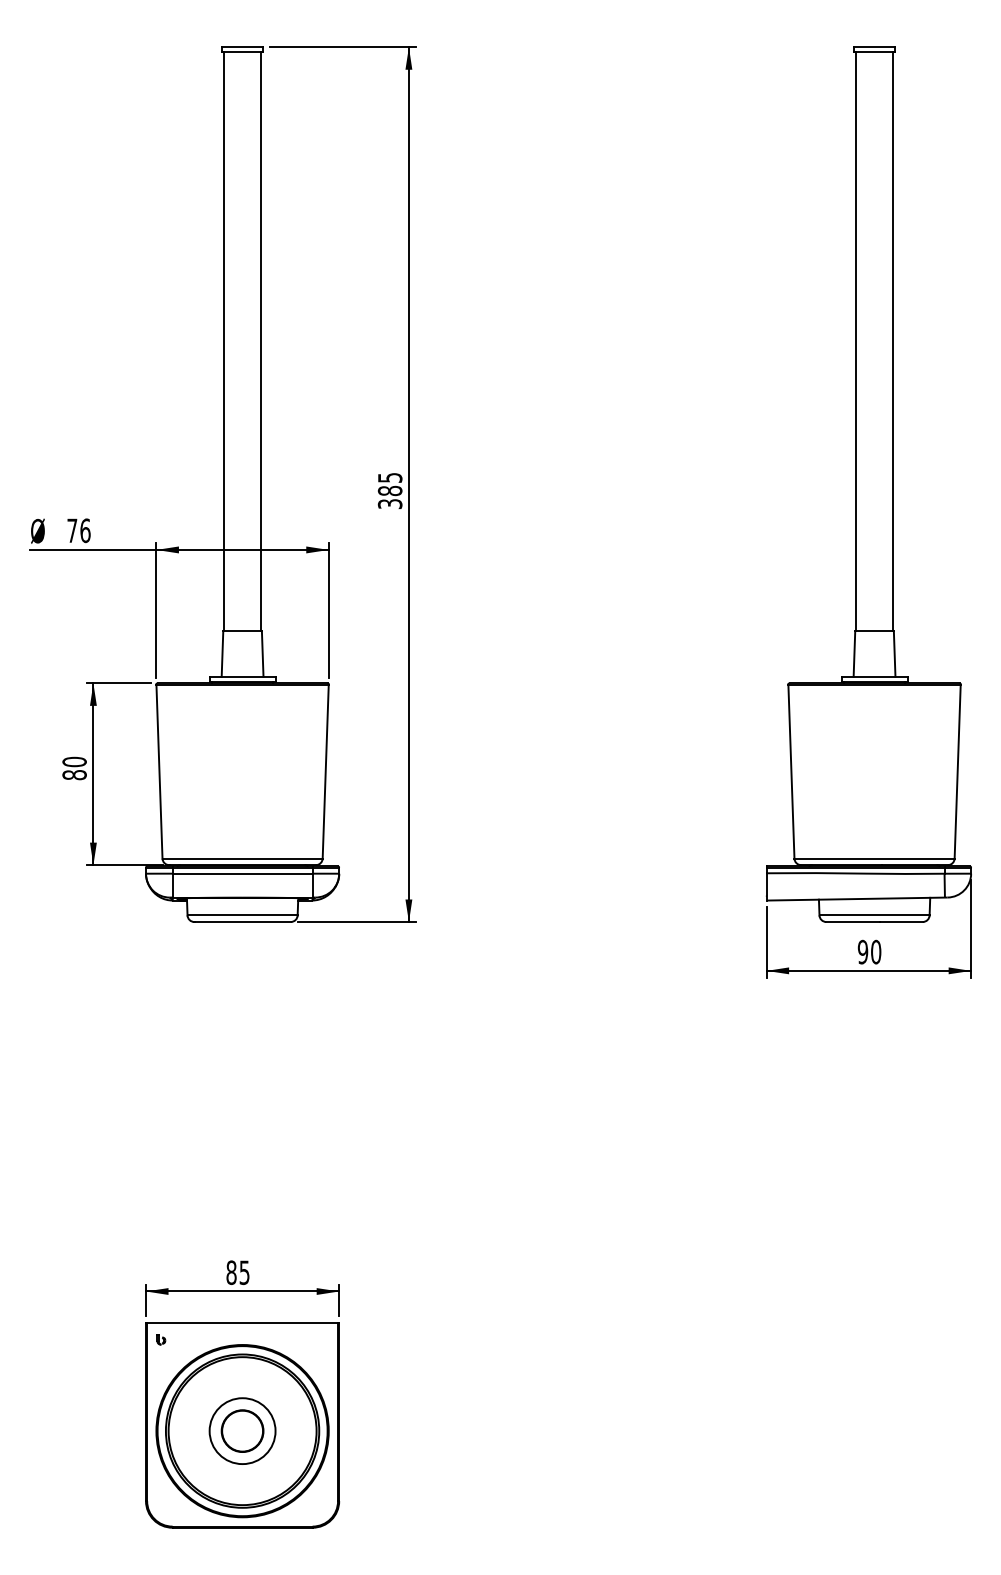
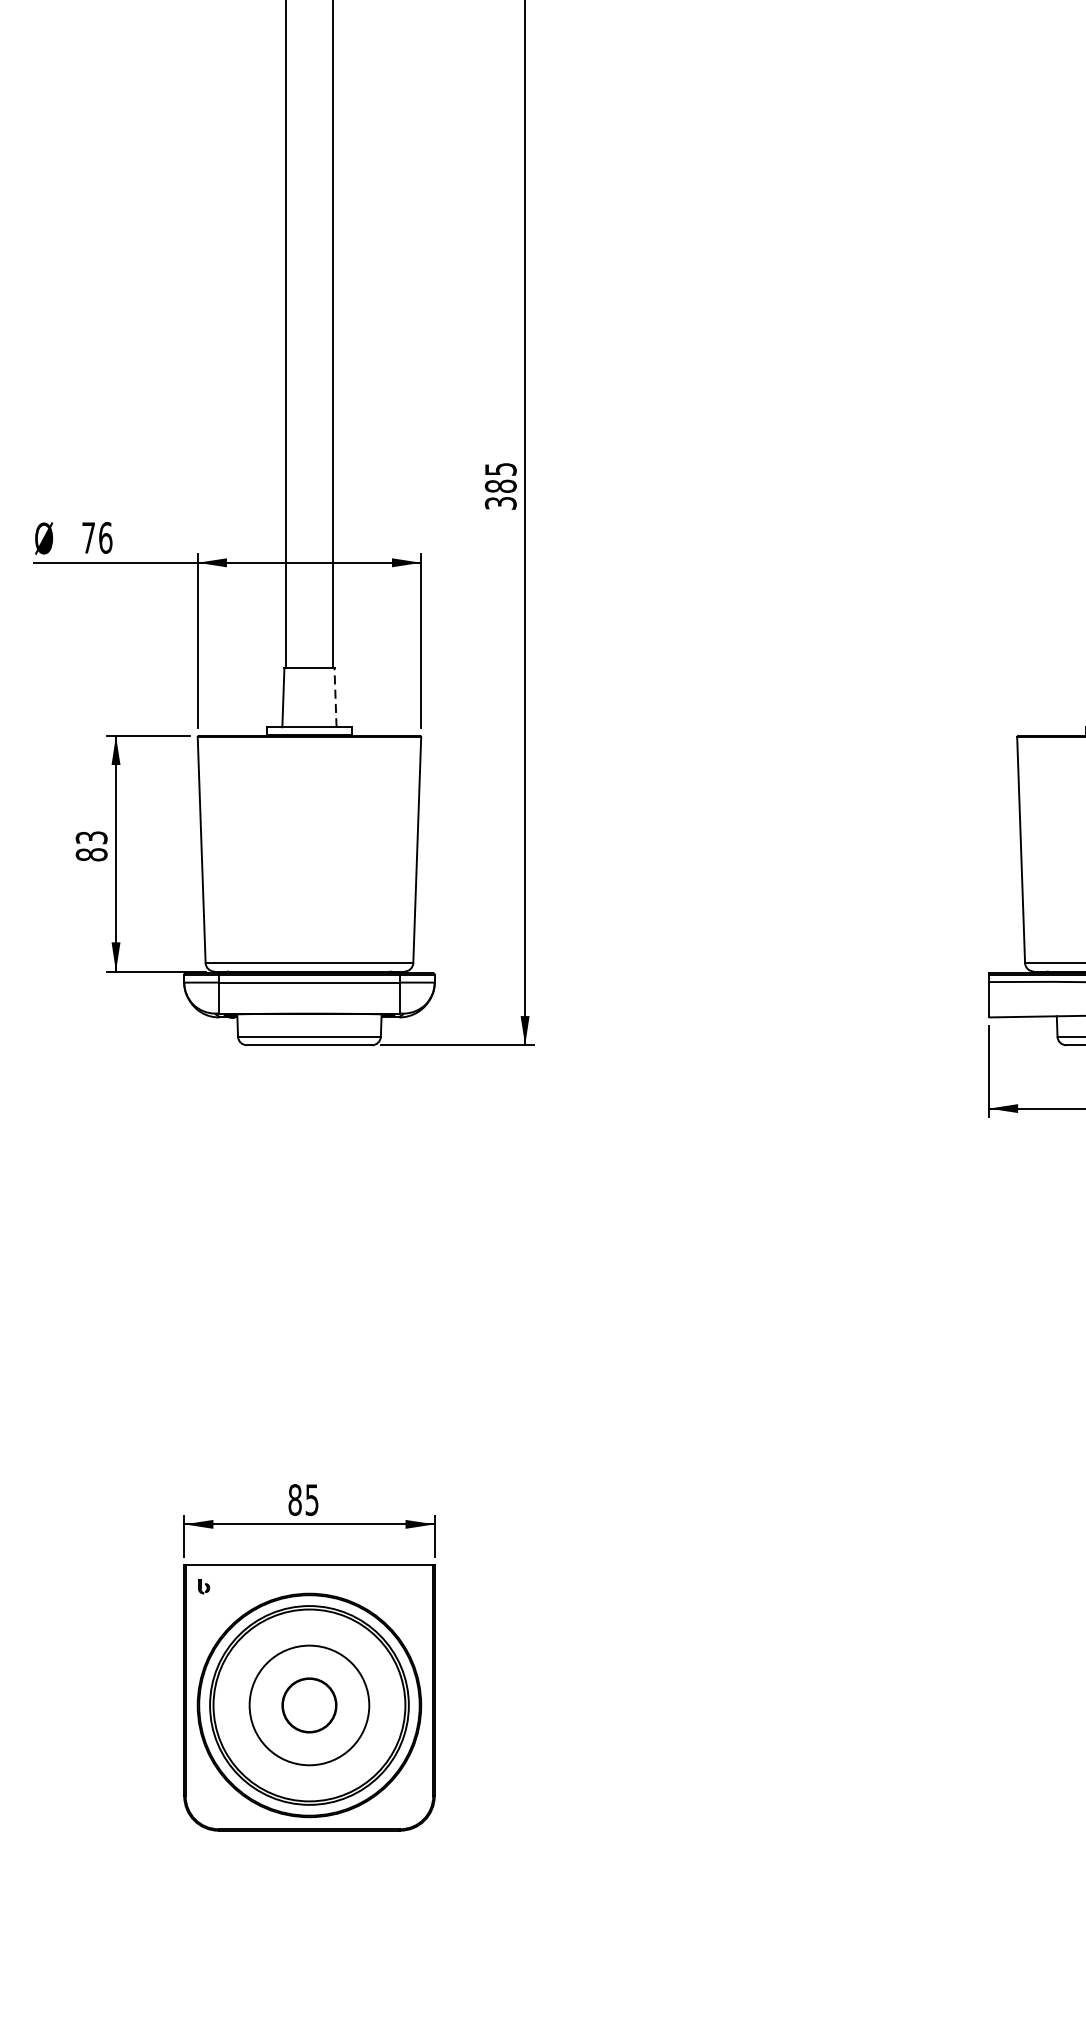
line: (262, 654) -> (335, 698), solid -> dashed
text: (74, 761) -> (91, 837), 80 -> 83
circle: (242, 1431) -> (309, 1705), size x1.4

